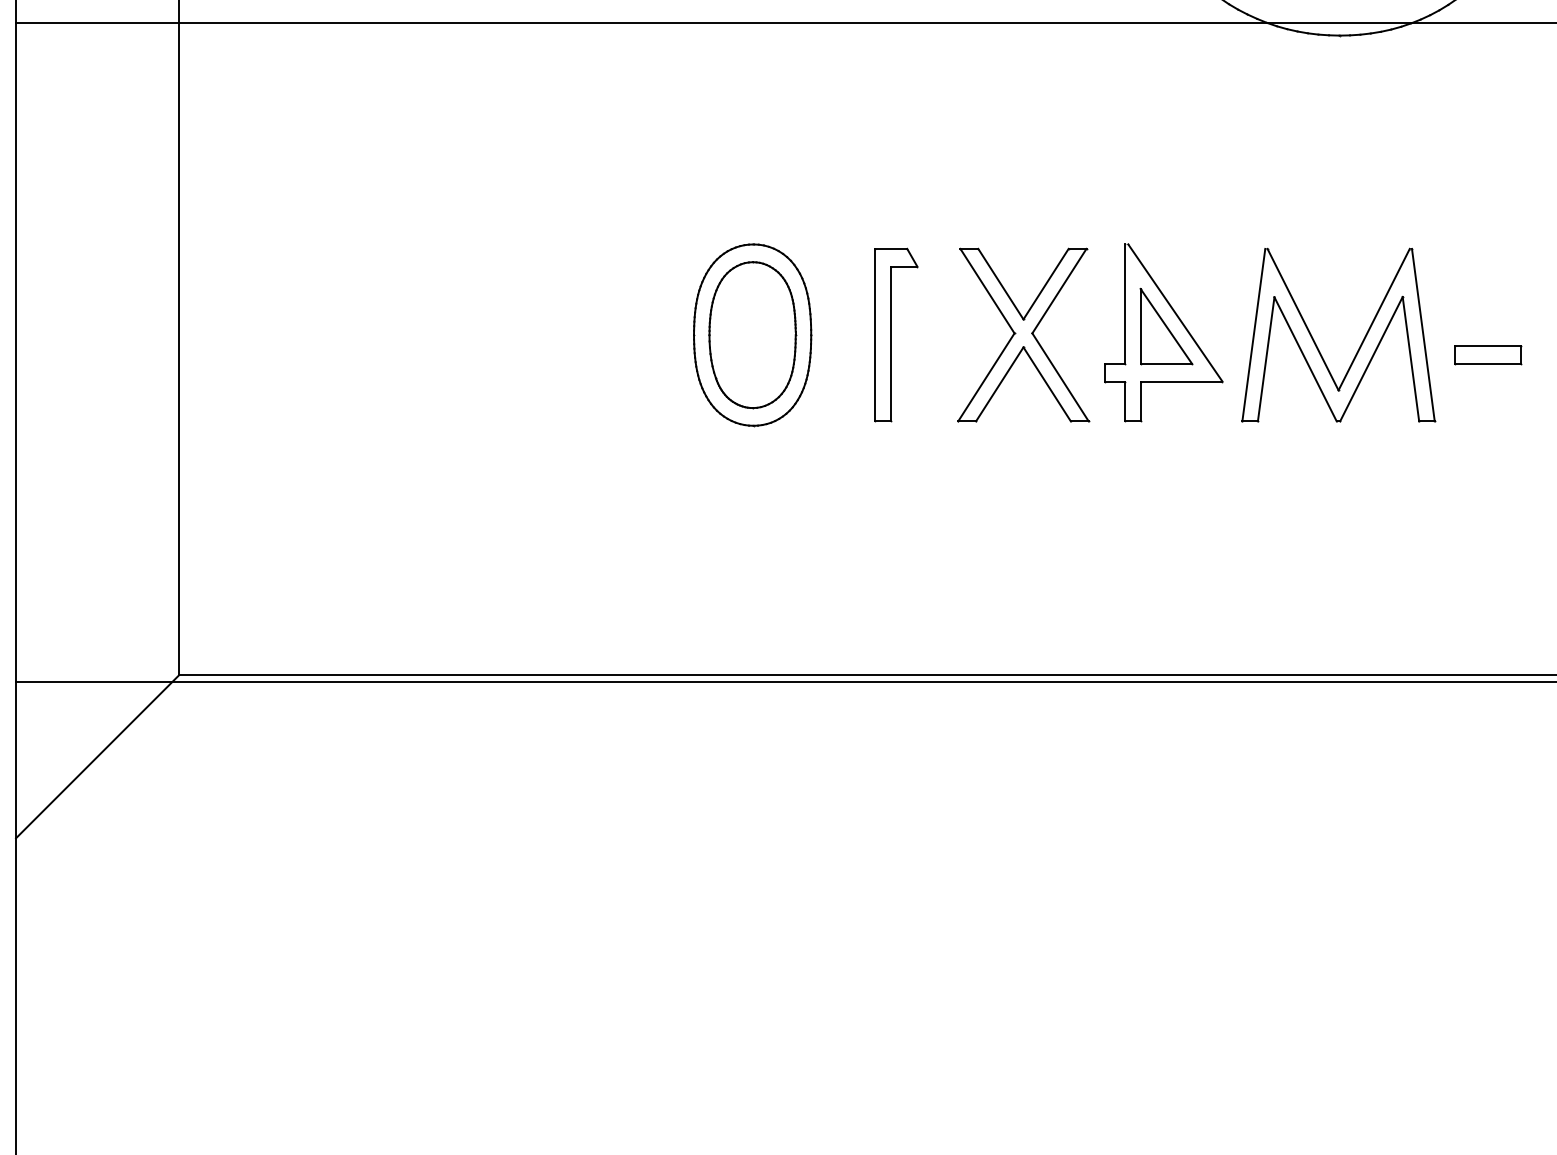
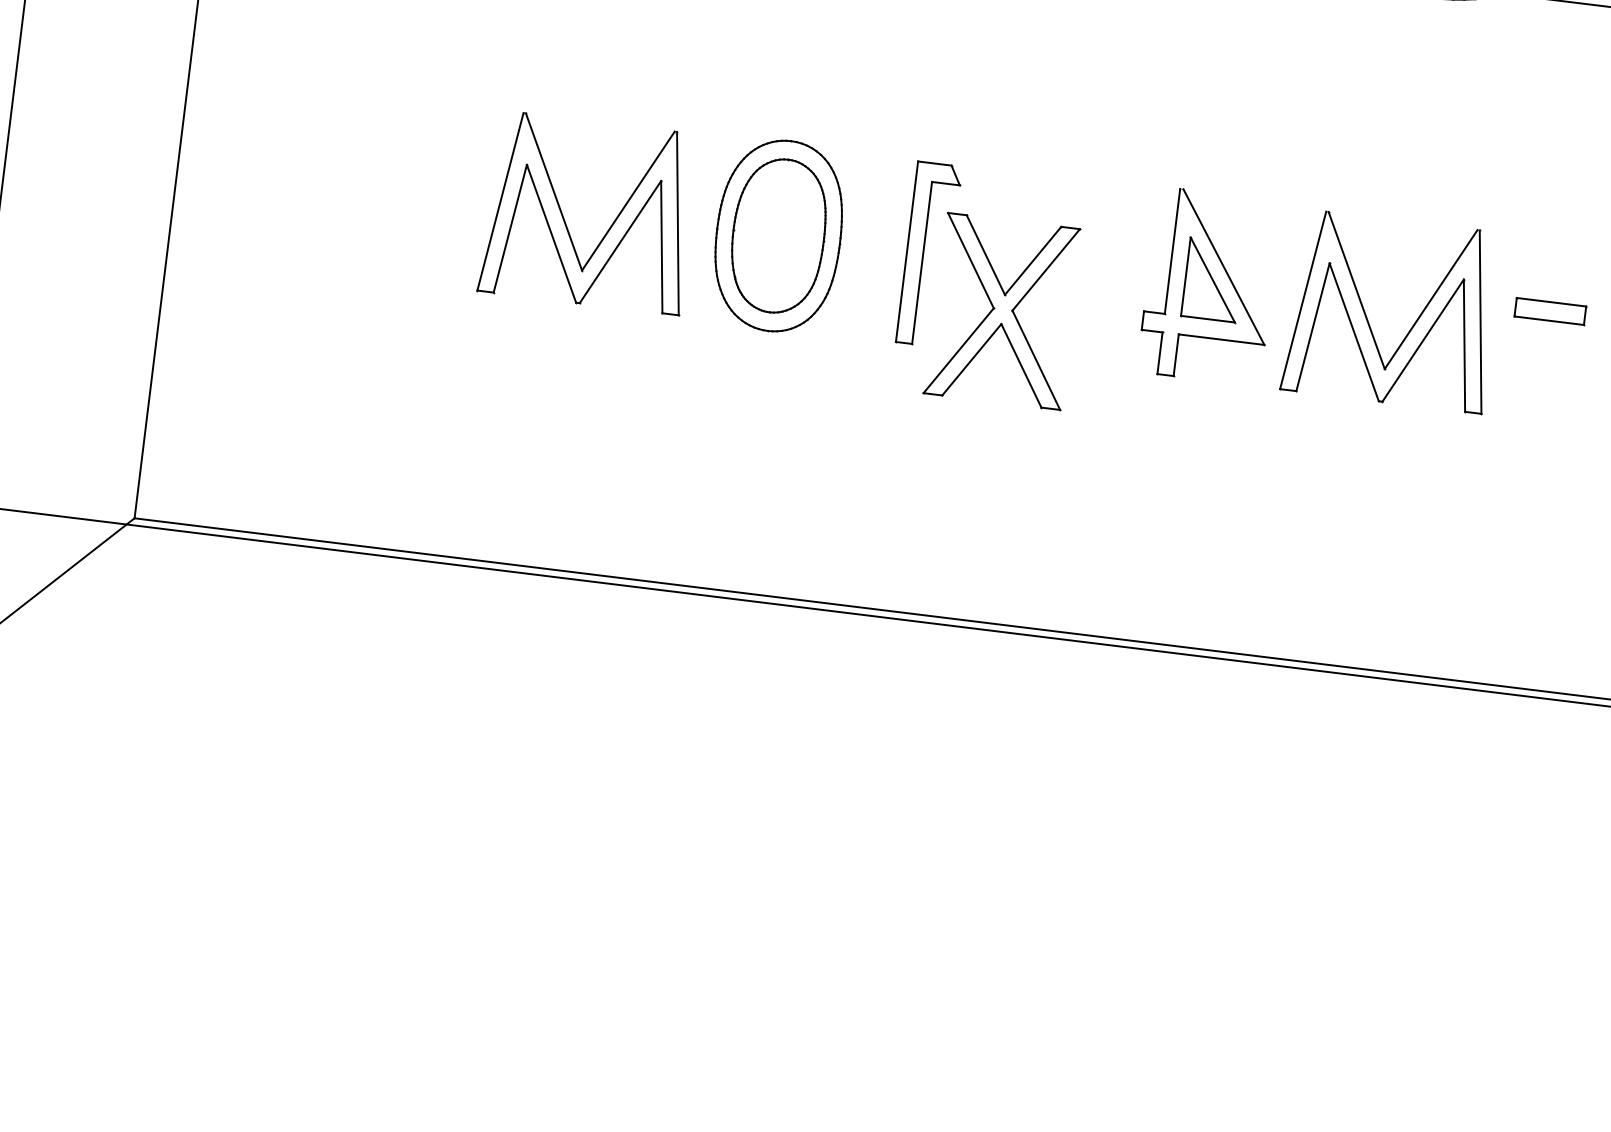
part: (1023, 334) -> (1003, 310), moved
part: (550, 345) -> (565, 220), added
part: (1488, 355) -> (1551, 312), moved

